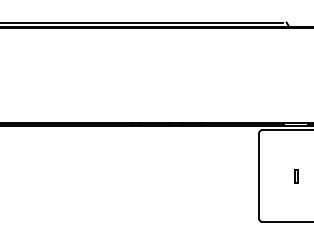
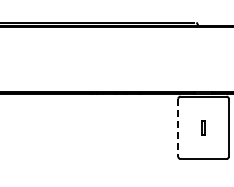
line: (259, 175) -> (178, 127), solid -> dashed
part: (296, 175) -> (203, 127), size x1.6

